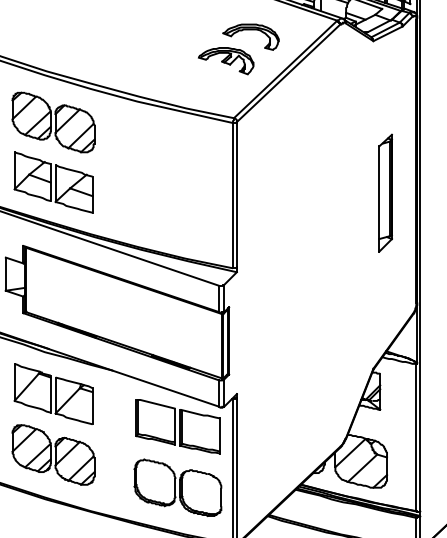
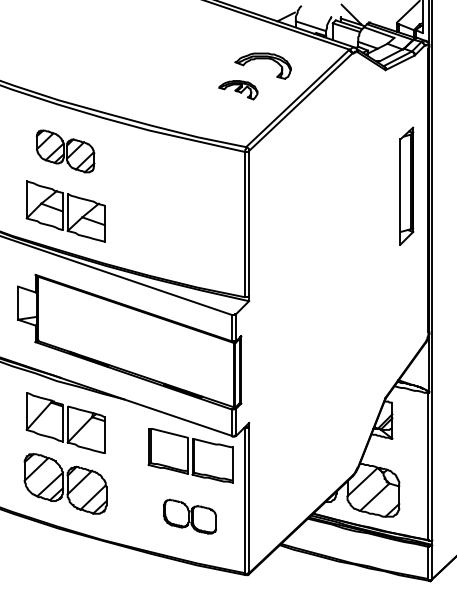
part: (226, 61) -> (238, 90), size x0.7
part: (53, 122) -> (65, 151), size x0.7
part: (385, 192) -> (406, 185), moved
part: (177, 487) -> (189, 516), size x0.6

